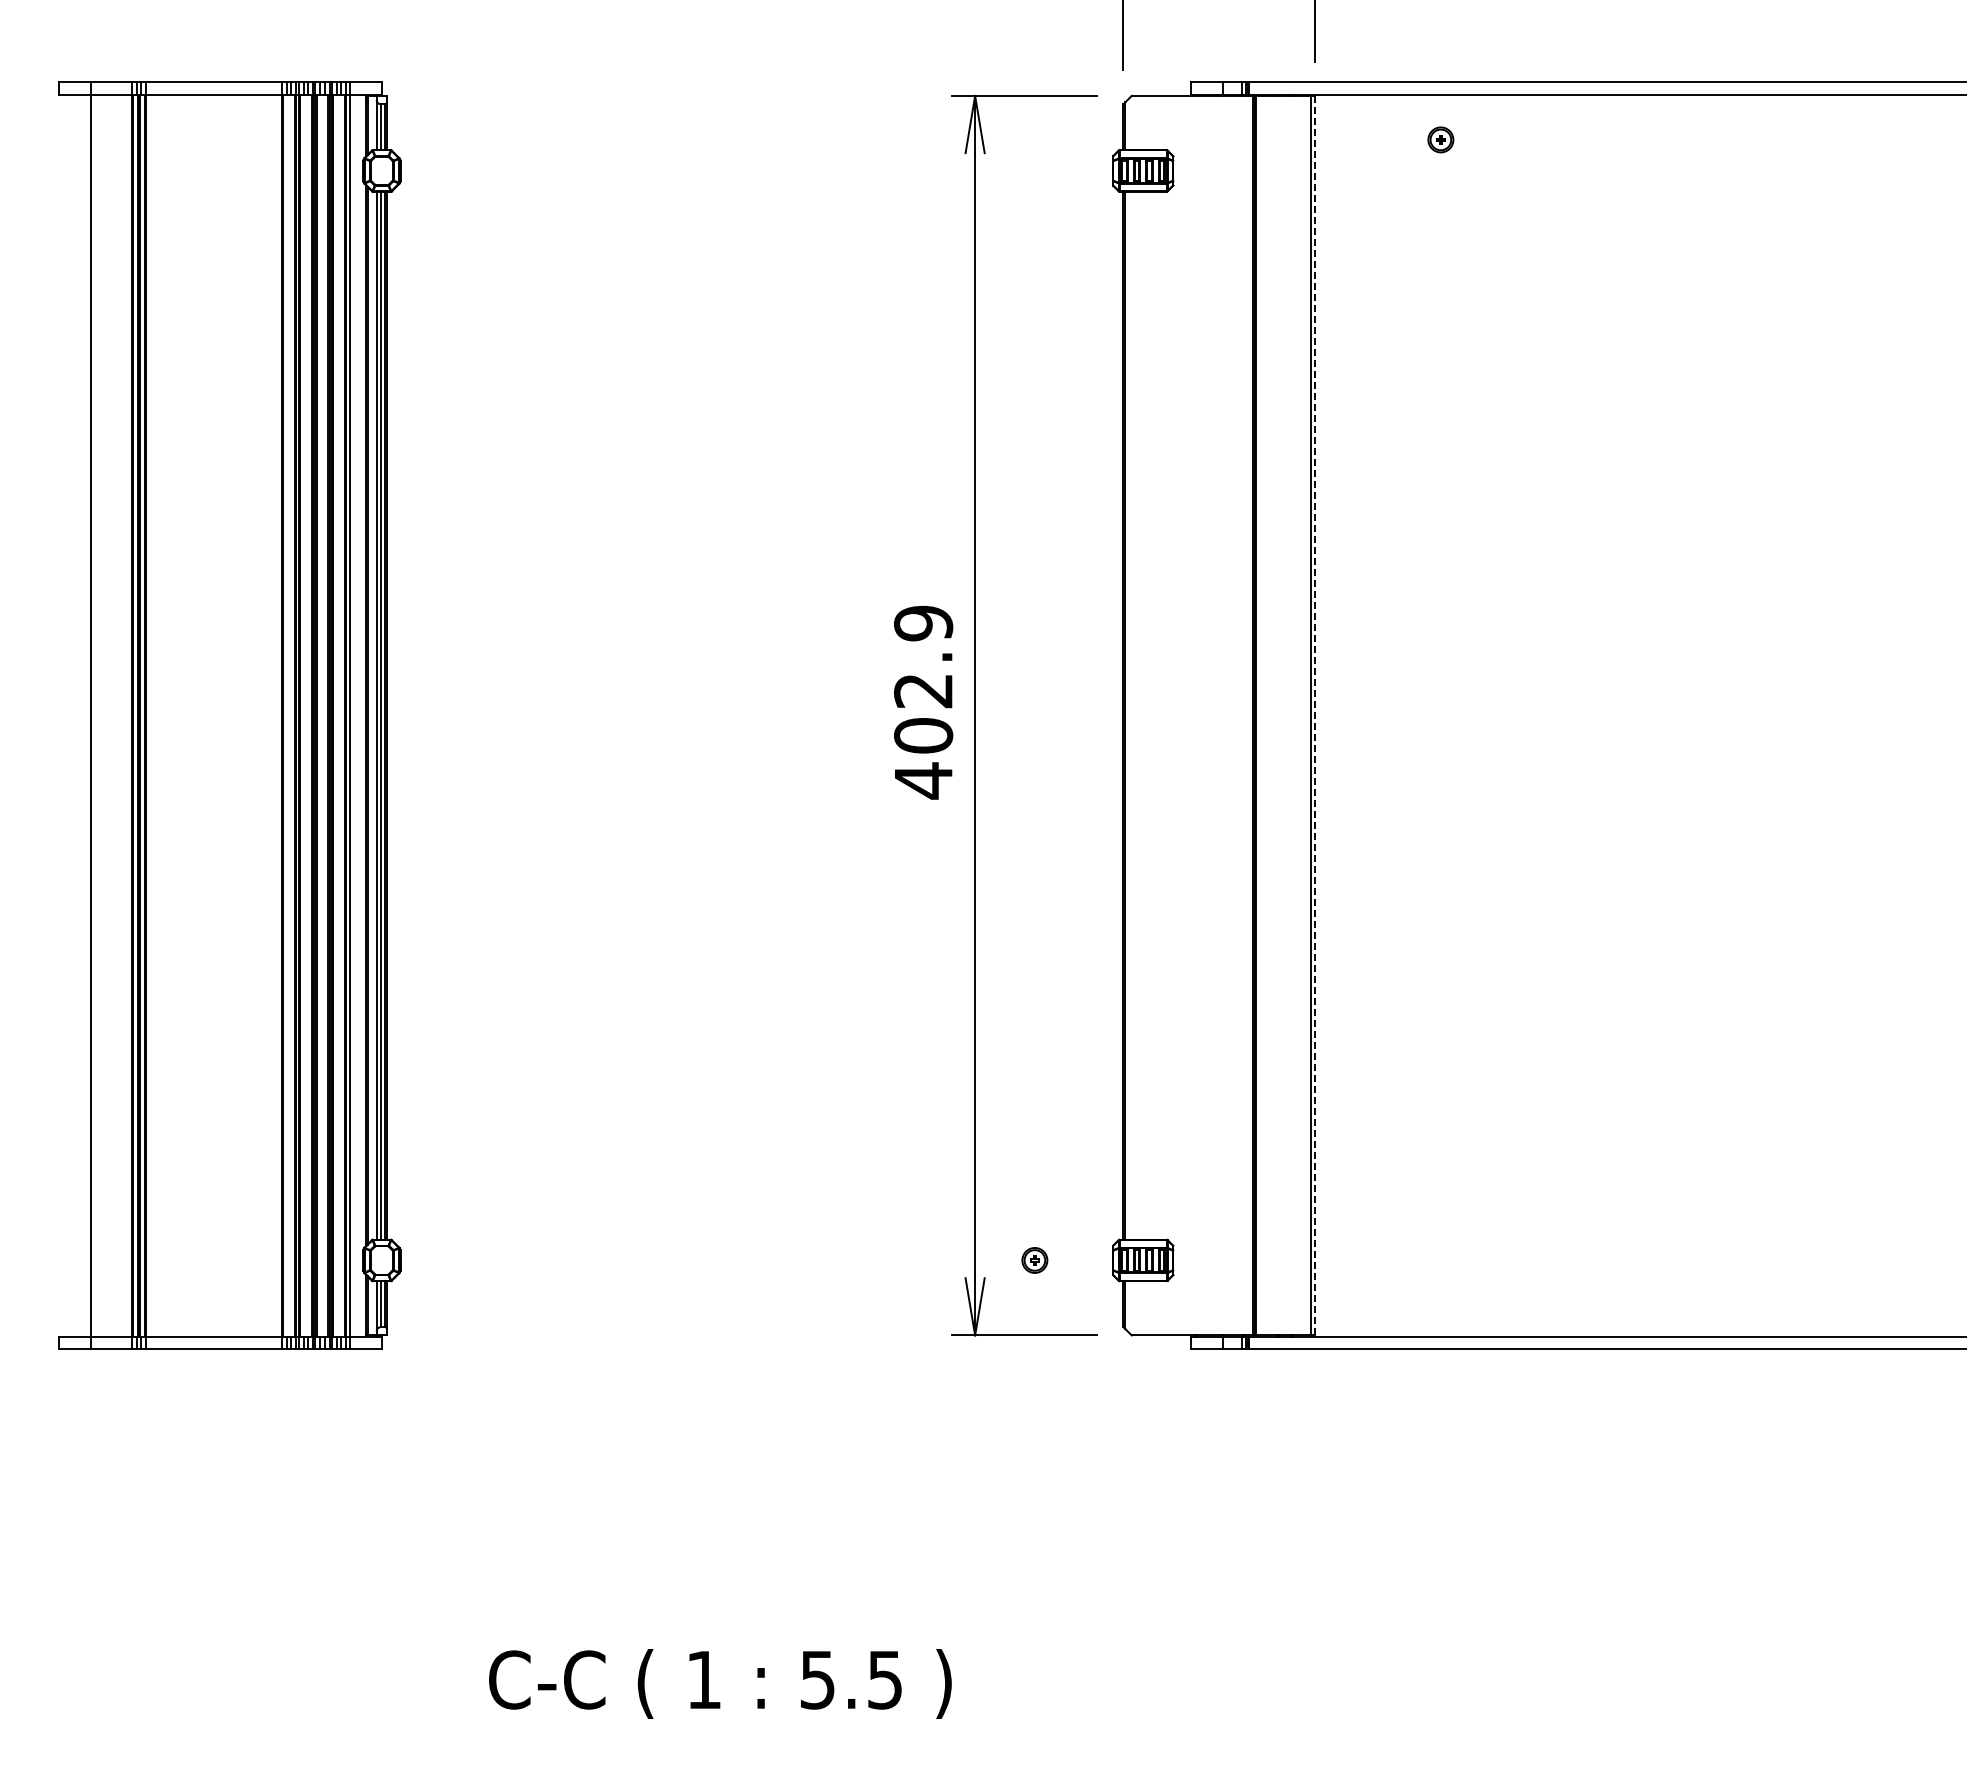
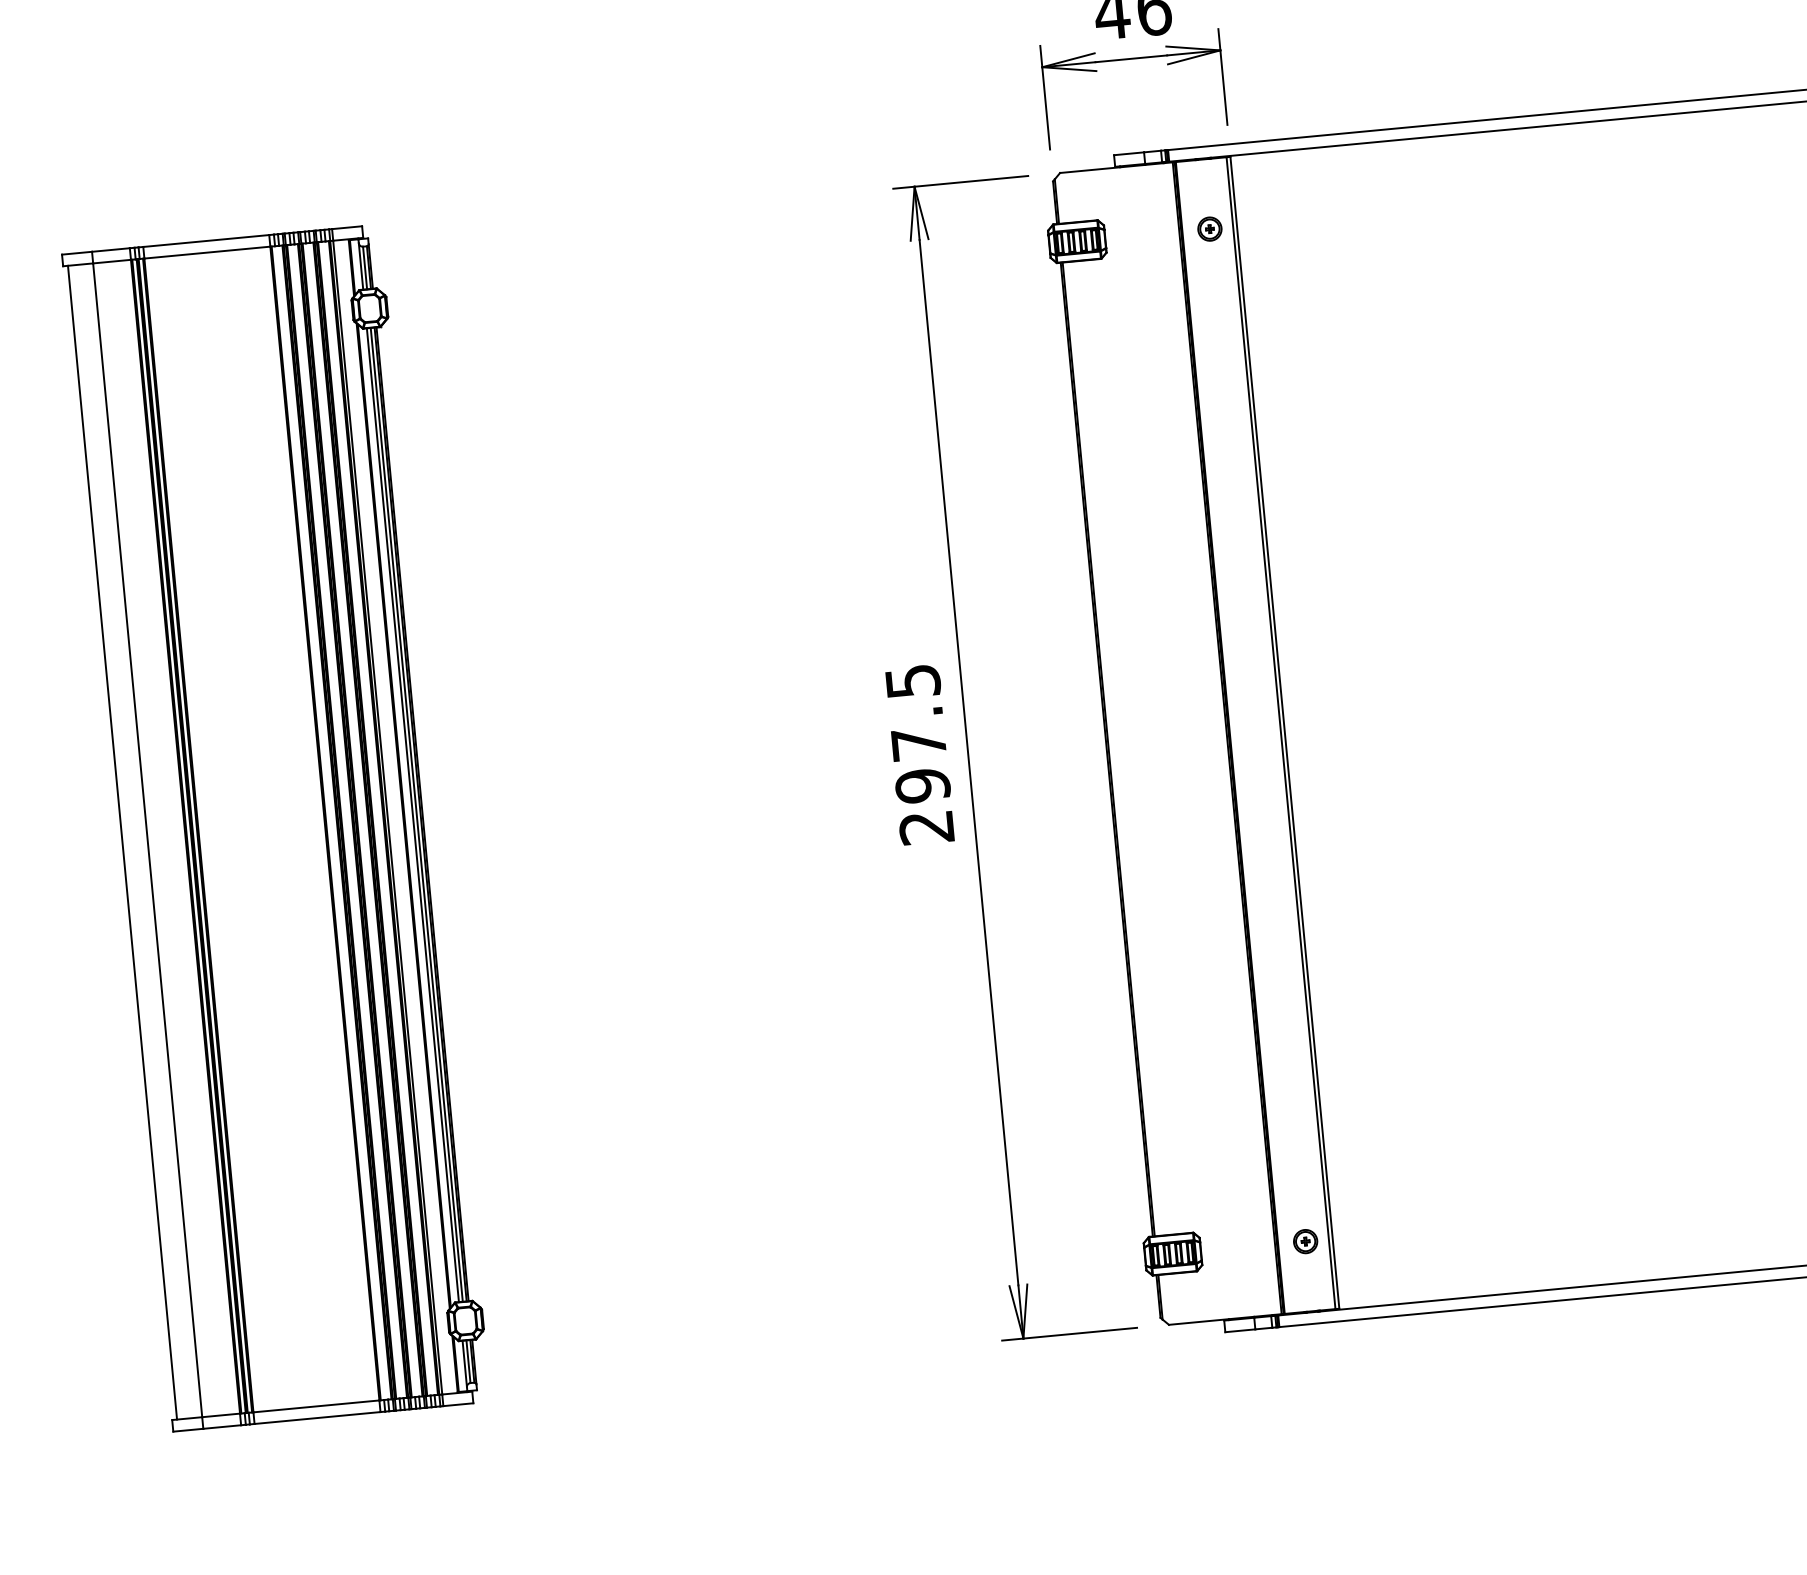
part: (1440, 139) -> (1209, 228), moved
text: (923, 702) -> (919, 754), 402.9 -> 297.5
line: (64, 715) -> (122, 842), added
line: (1315, 715) -> (1285, 732), dashed -> solid
part: (1034, 1260) -> (1305, 1241), moved

